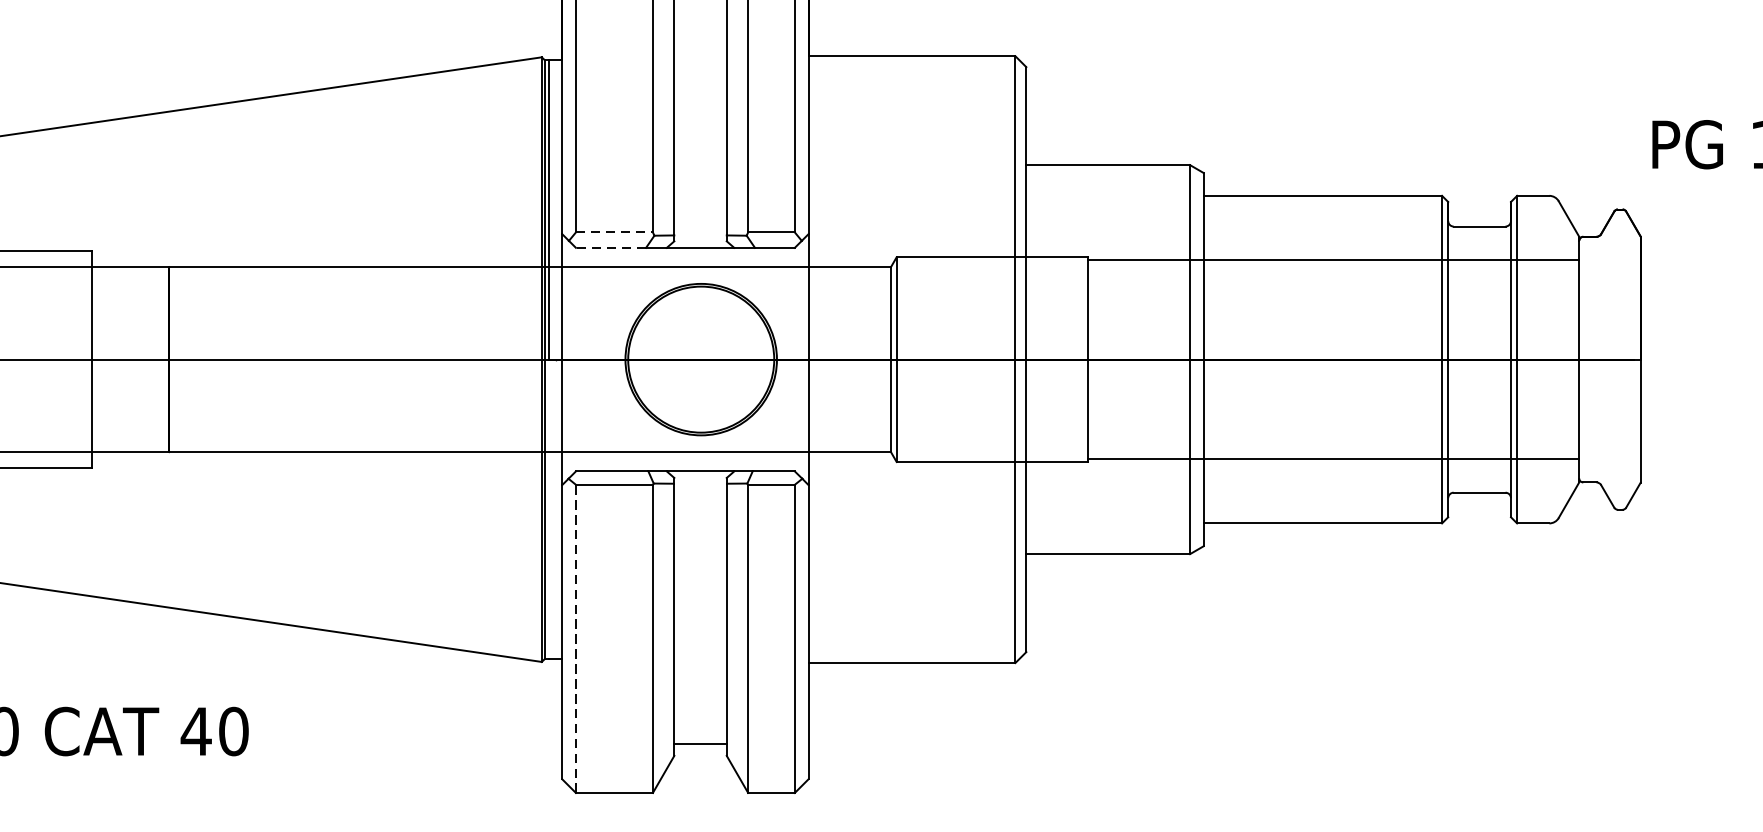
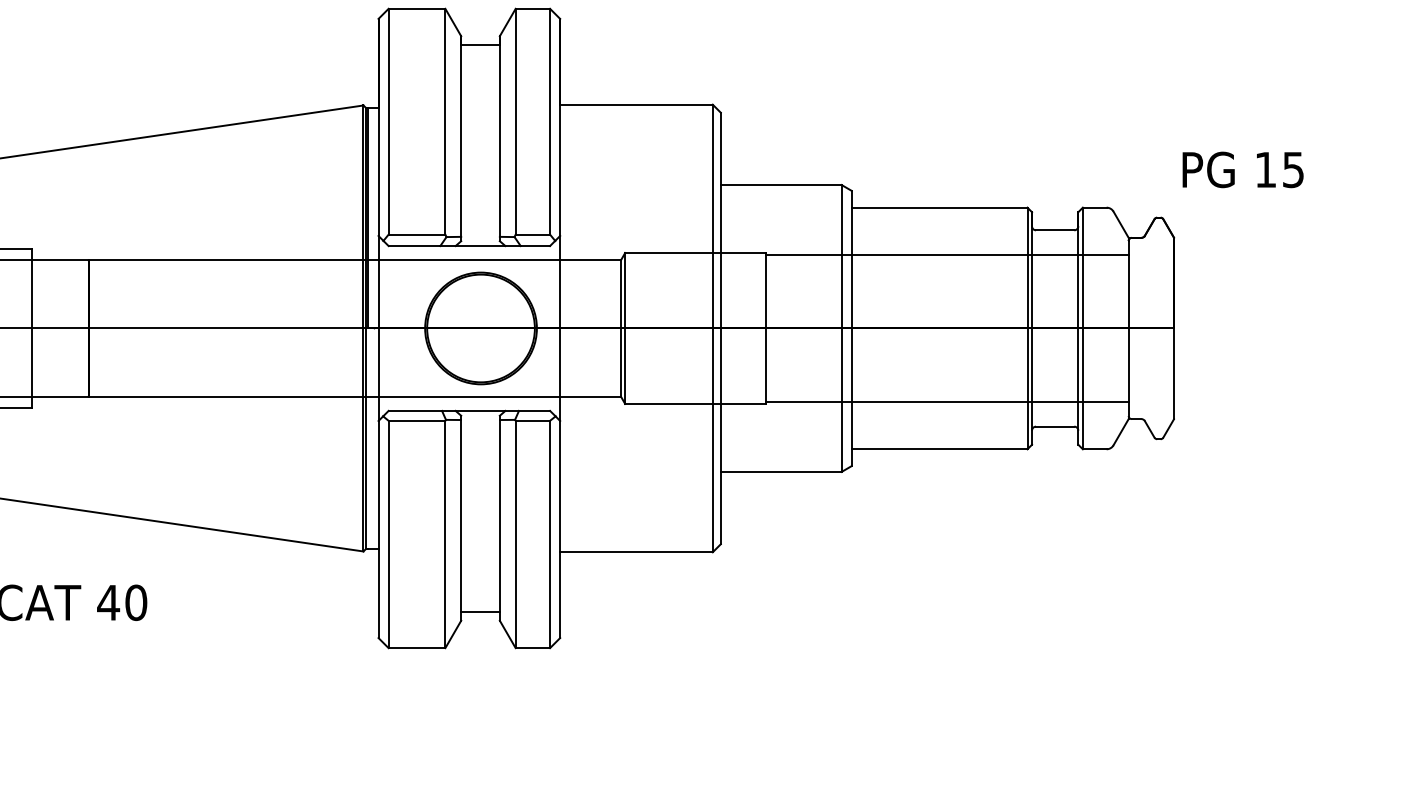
line: (615, 232) -> (417, 234), dashed -> solid
line: (611, 248) -> (414, 246), dashed -> solid
line: (575, 638) -> (388, 534), dashed -> solid

